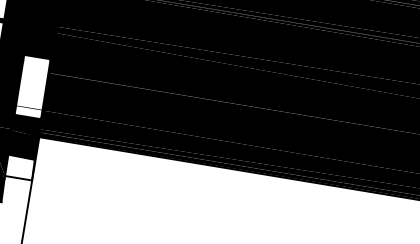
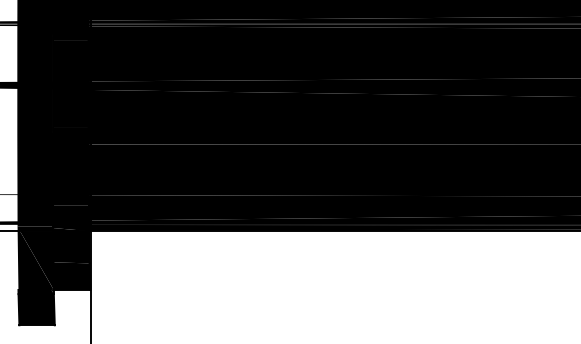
fill: (32, 87) -> (70, 166), added
fill: (19, 167) -> (71, 275), added

